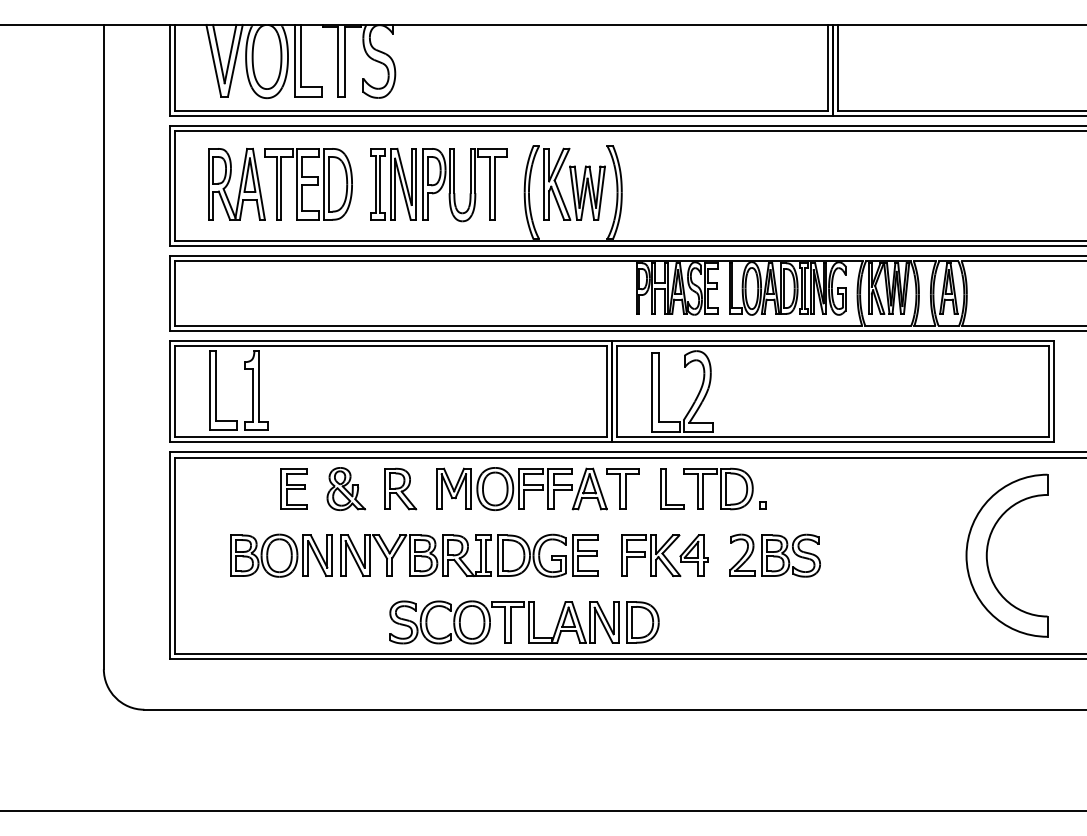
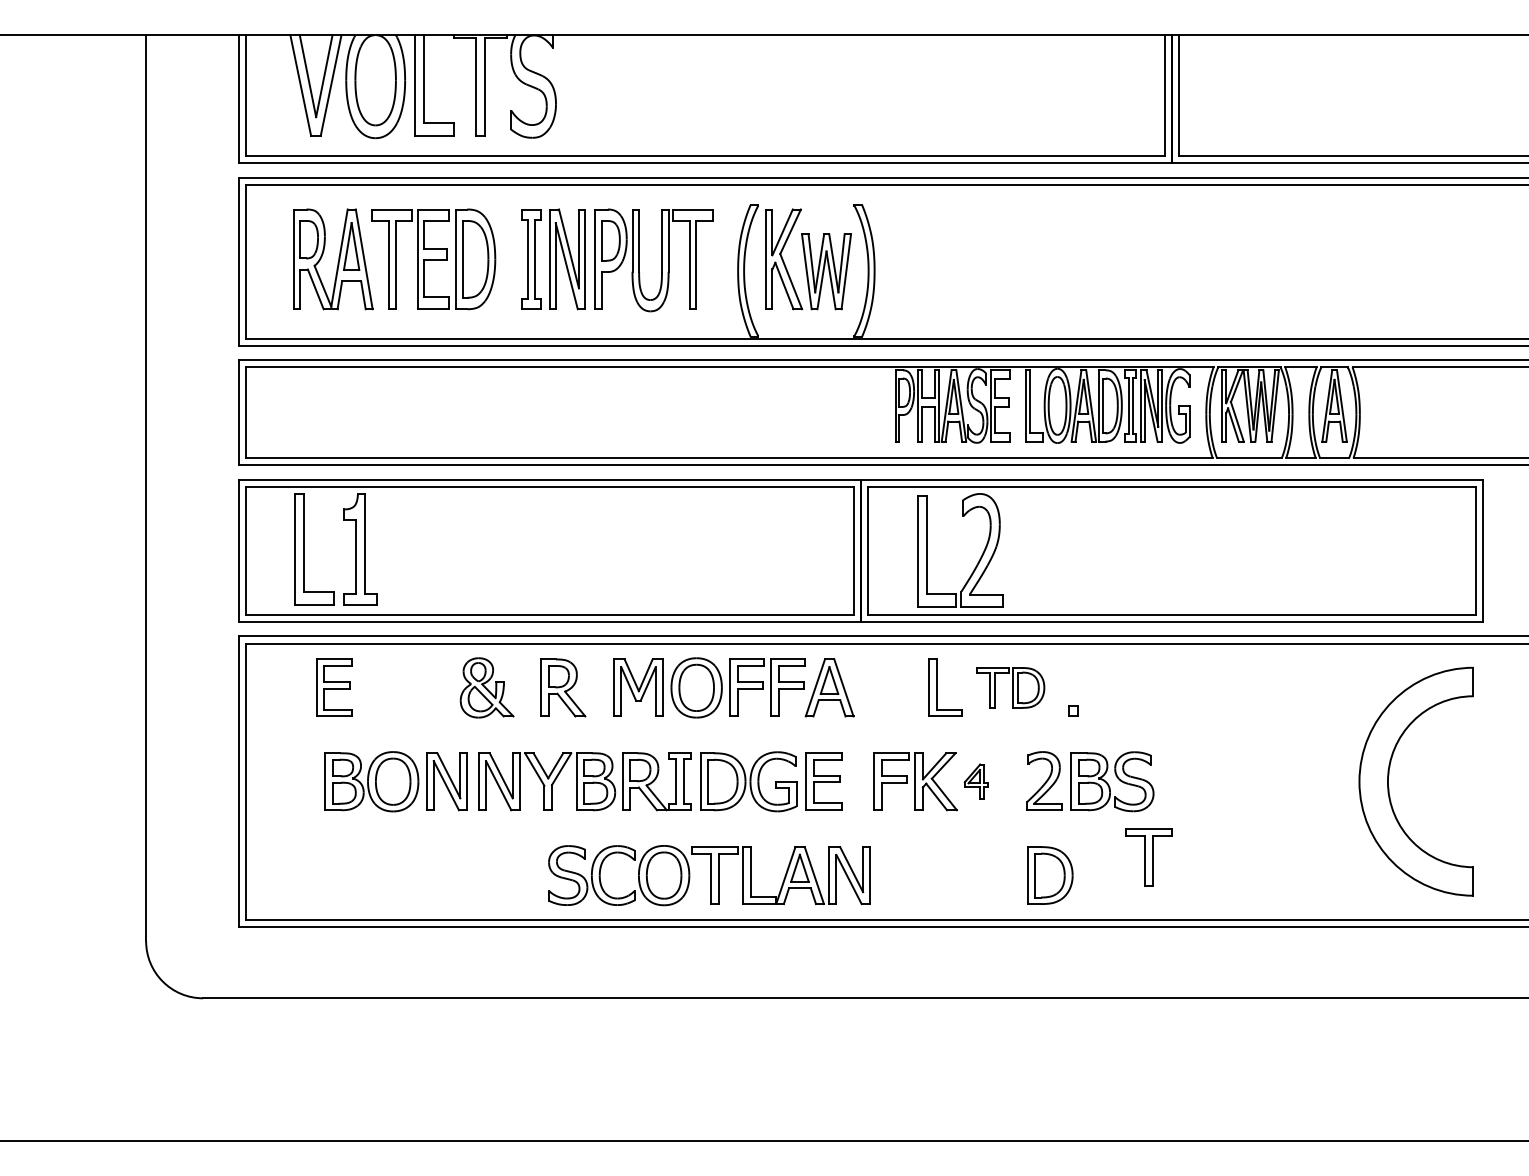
part: (293, 488) -> (334, 687), moved
part: (622, 488) -> (1148, 857), moved
part: (718, 488) -> (1010, 687), size x0.7
part: (694, 555) -> (976, 781), size x0.6
part: (643, 622) -> (1050, 875), moved

